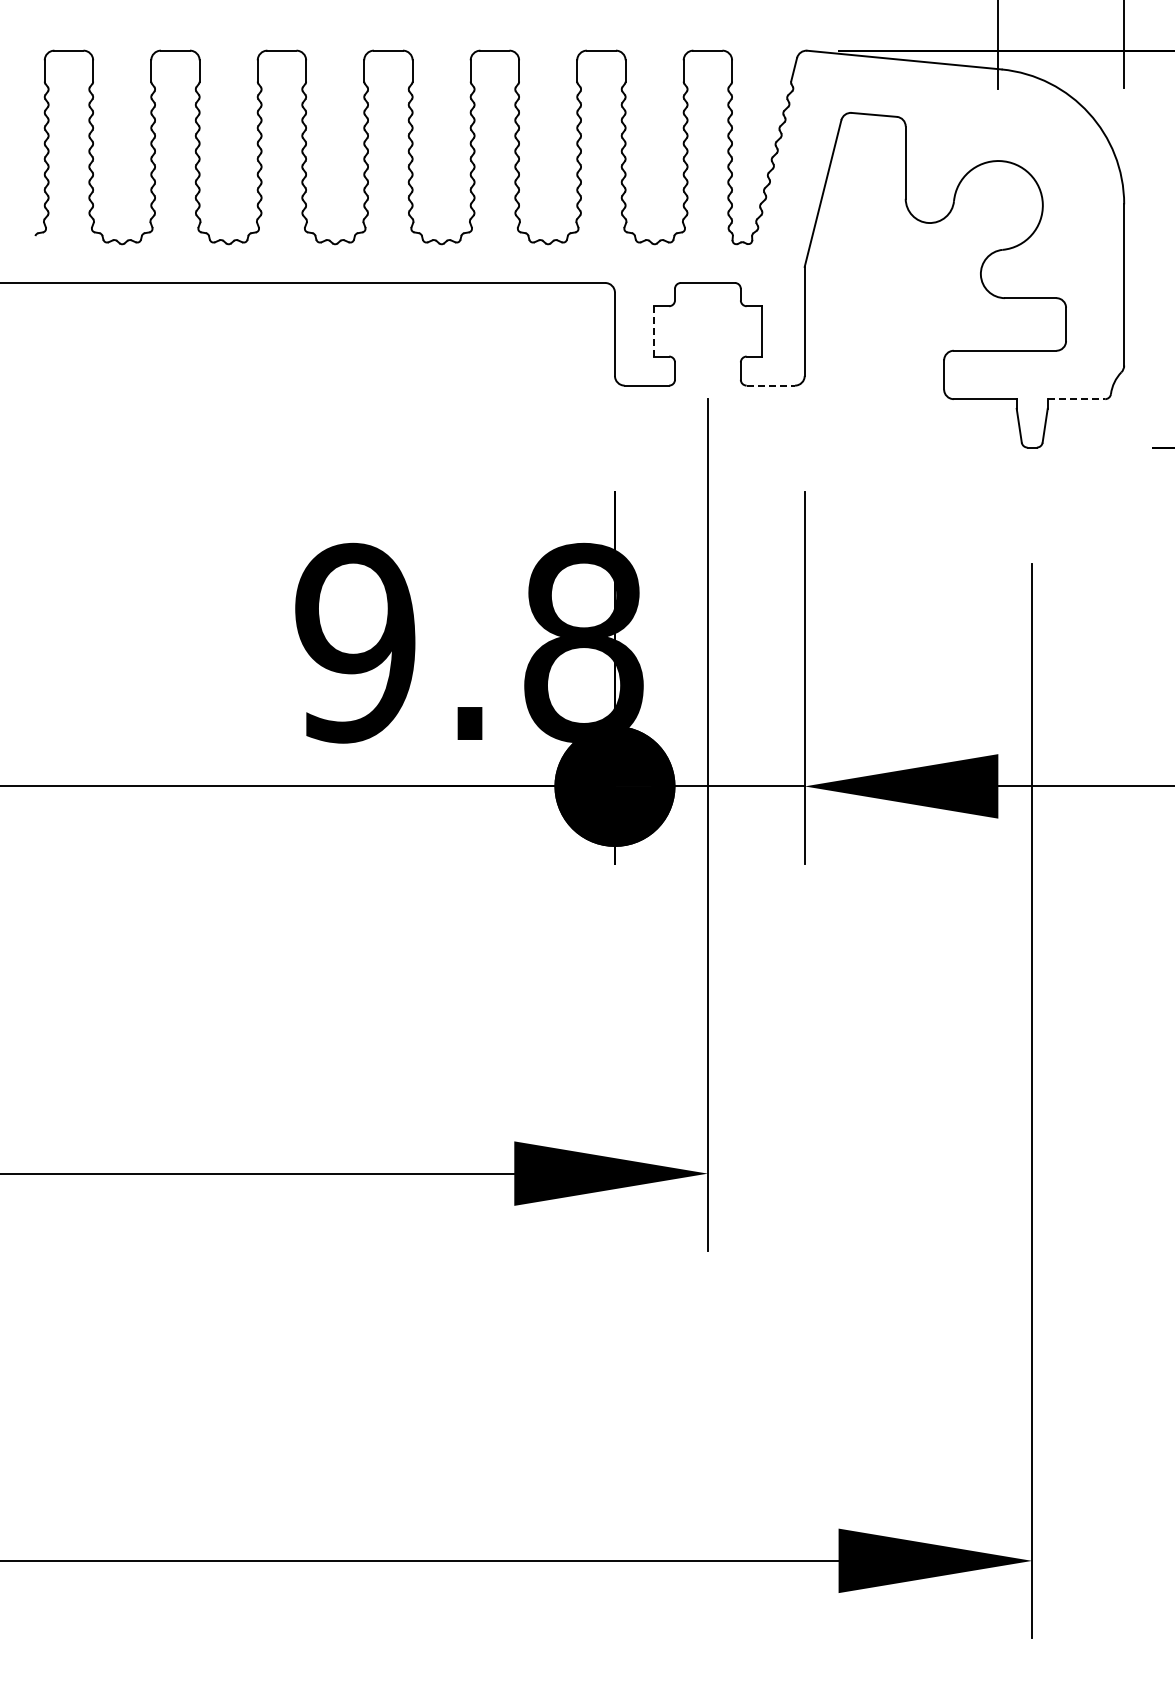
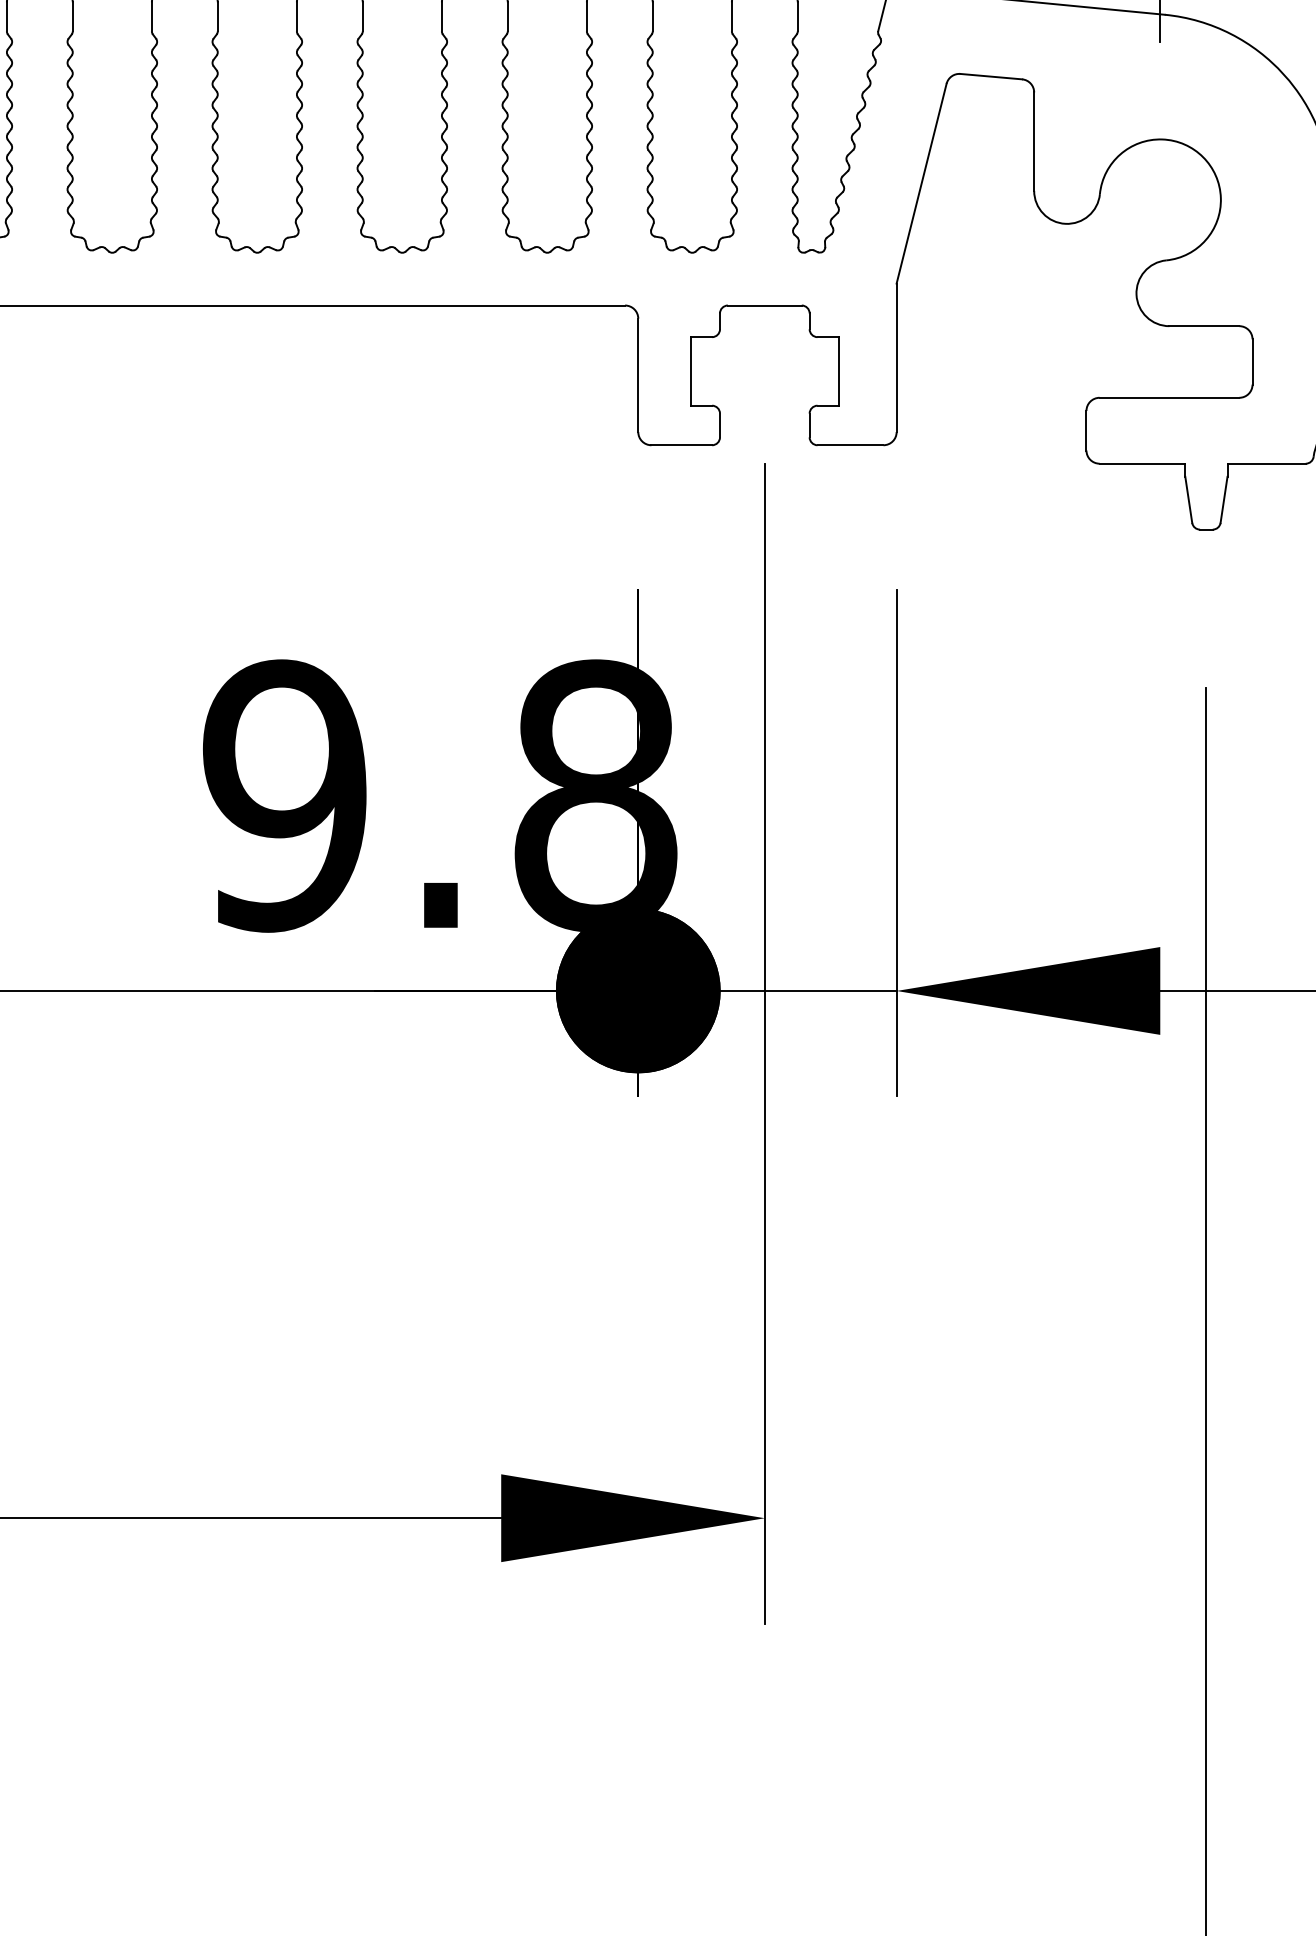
line: (653, 330) -> (690, 370), dashed -> solid
line: (771, 385) -> (851, 445), dashed -> solid
line: (1076, 399) -> (1266, 464), dashed -> solid

